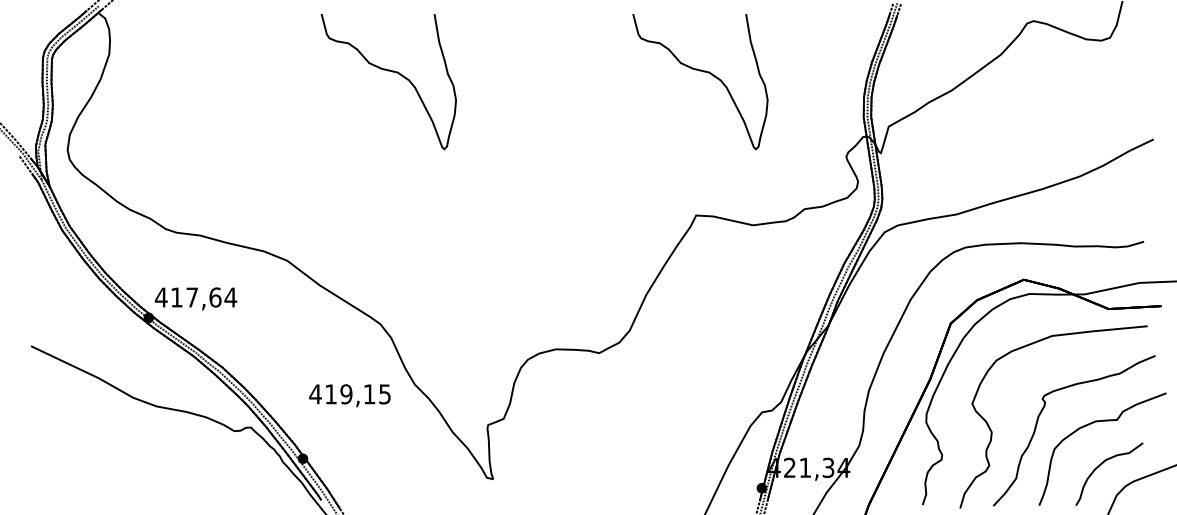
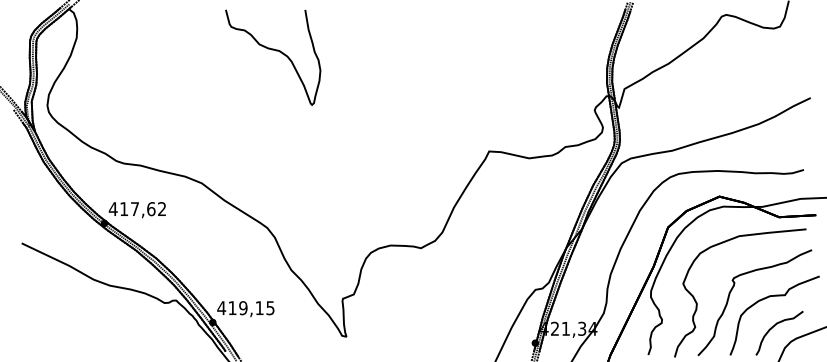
part: (705, 73) -> (495, 51), removed
text: (229, 296) -> (161, 208), 417,64 -> 417,62
text: (349, 396) -> (245, 309), moved

